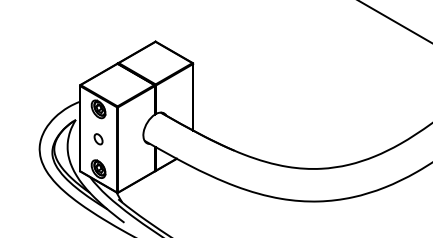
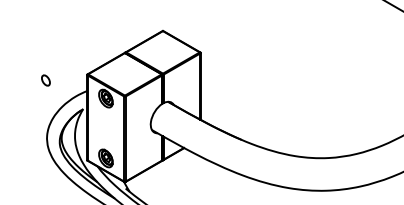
part: (98, 139) -> (45, 80), moved

